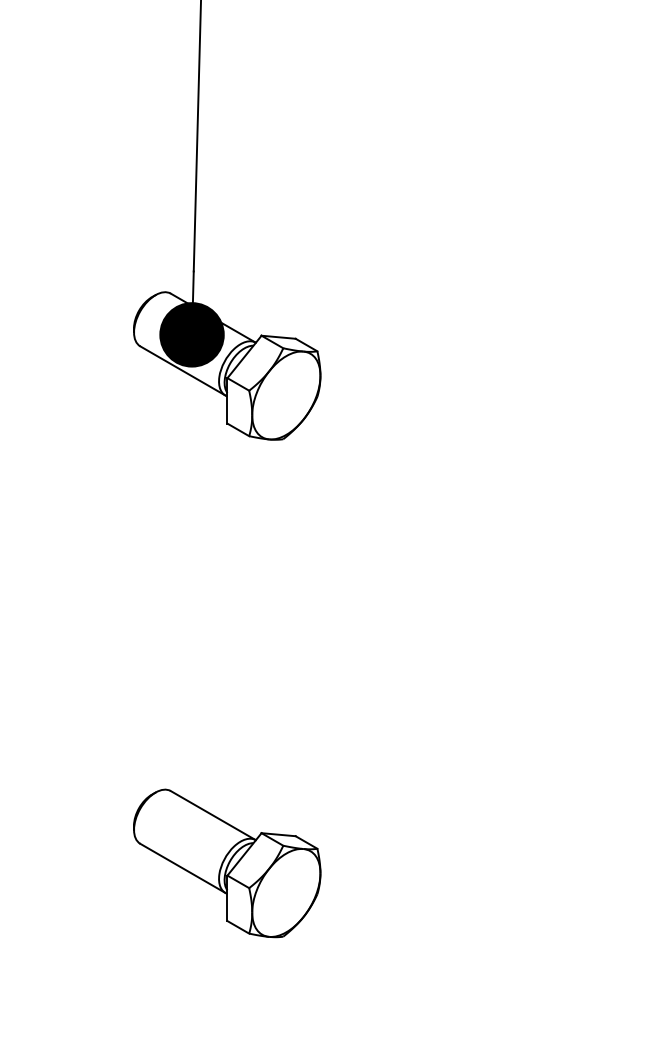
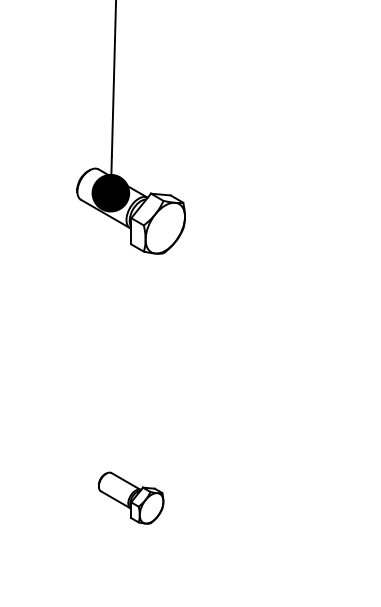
part: (226, 862) -> (130, 497), size x0.6

